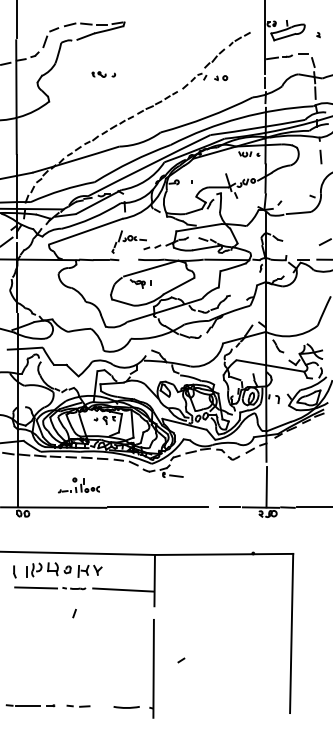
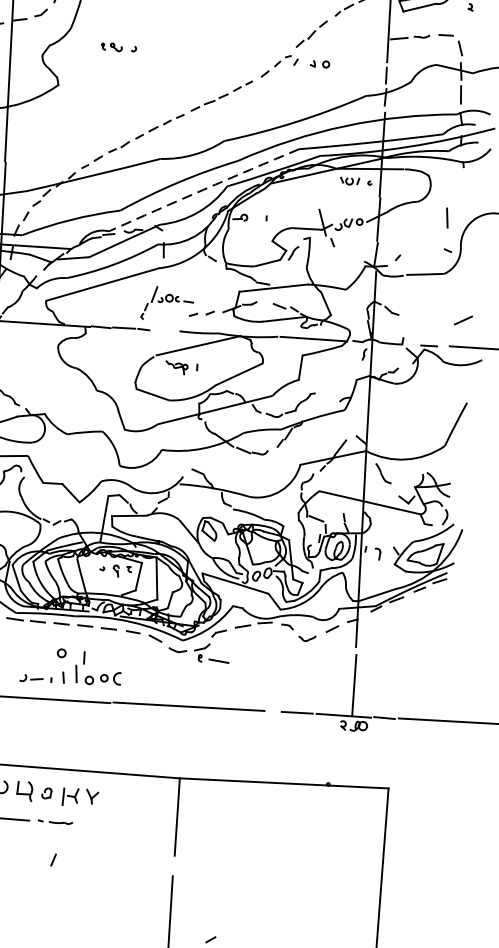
part: (103, 74) -> (118, 47), moved
line: (320, 156) -> (446, 217), moved
arc: (149, 165) -> (204, 190), solid -> dashed
part: (78, 485) -> (70, 667), size x1.6
line: (123, 589) -> (129, 827), removed

